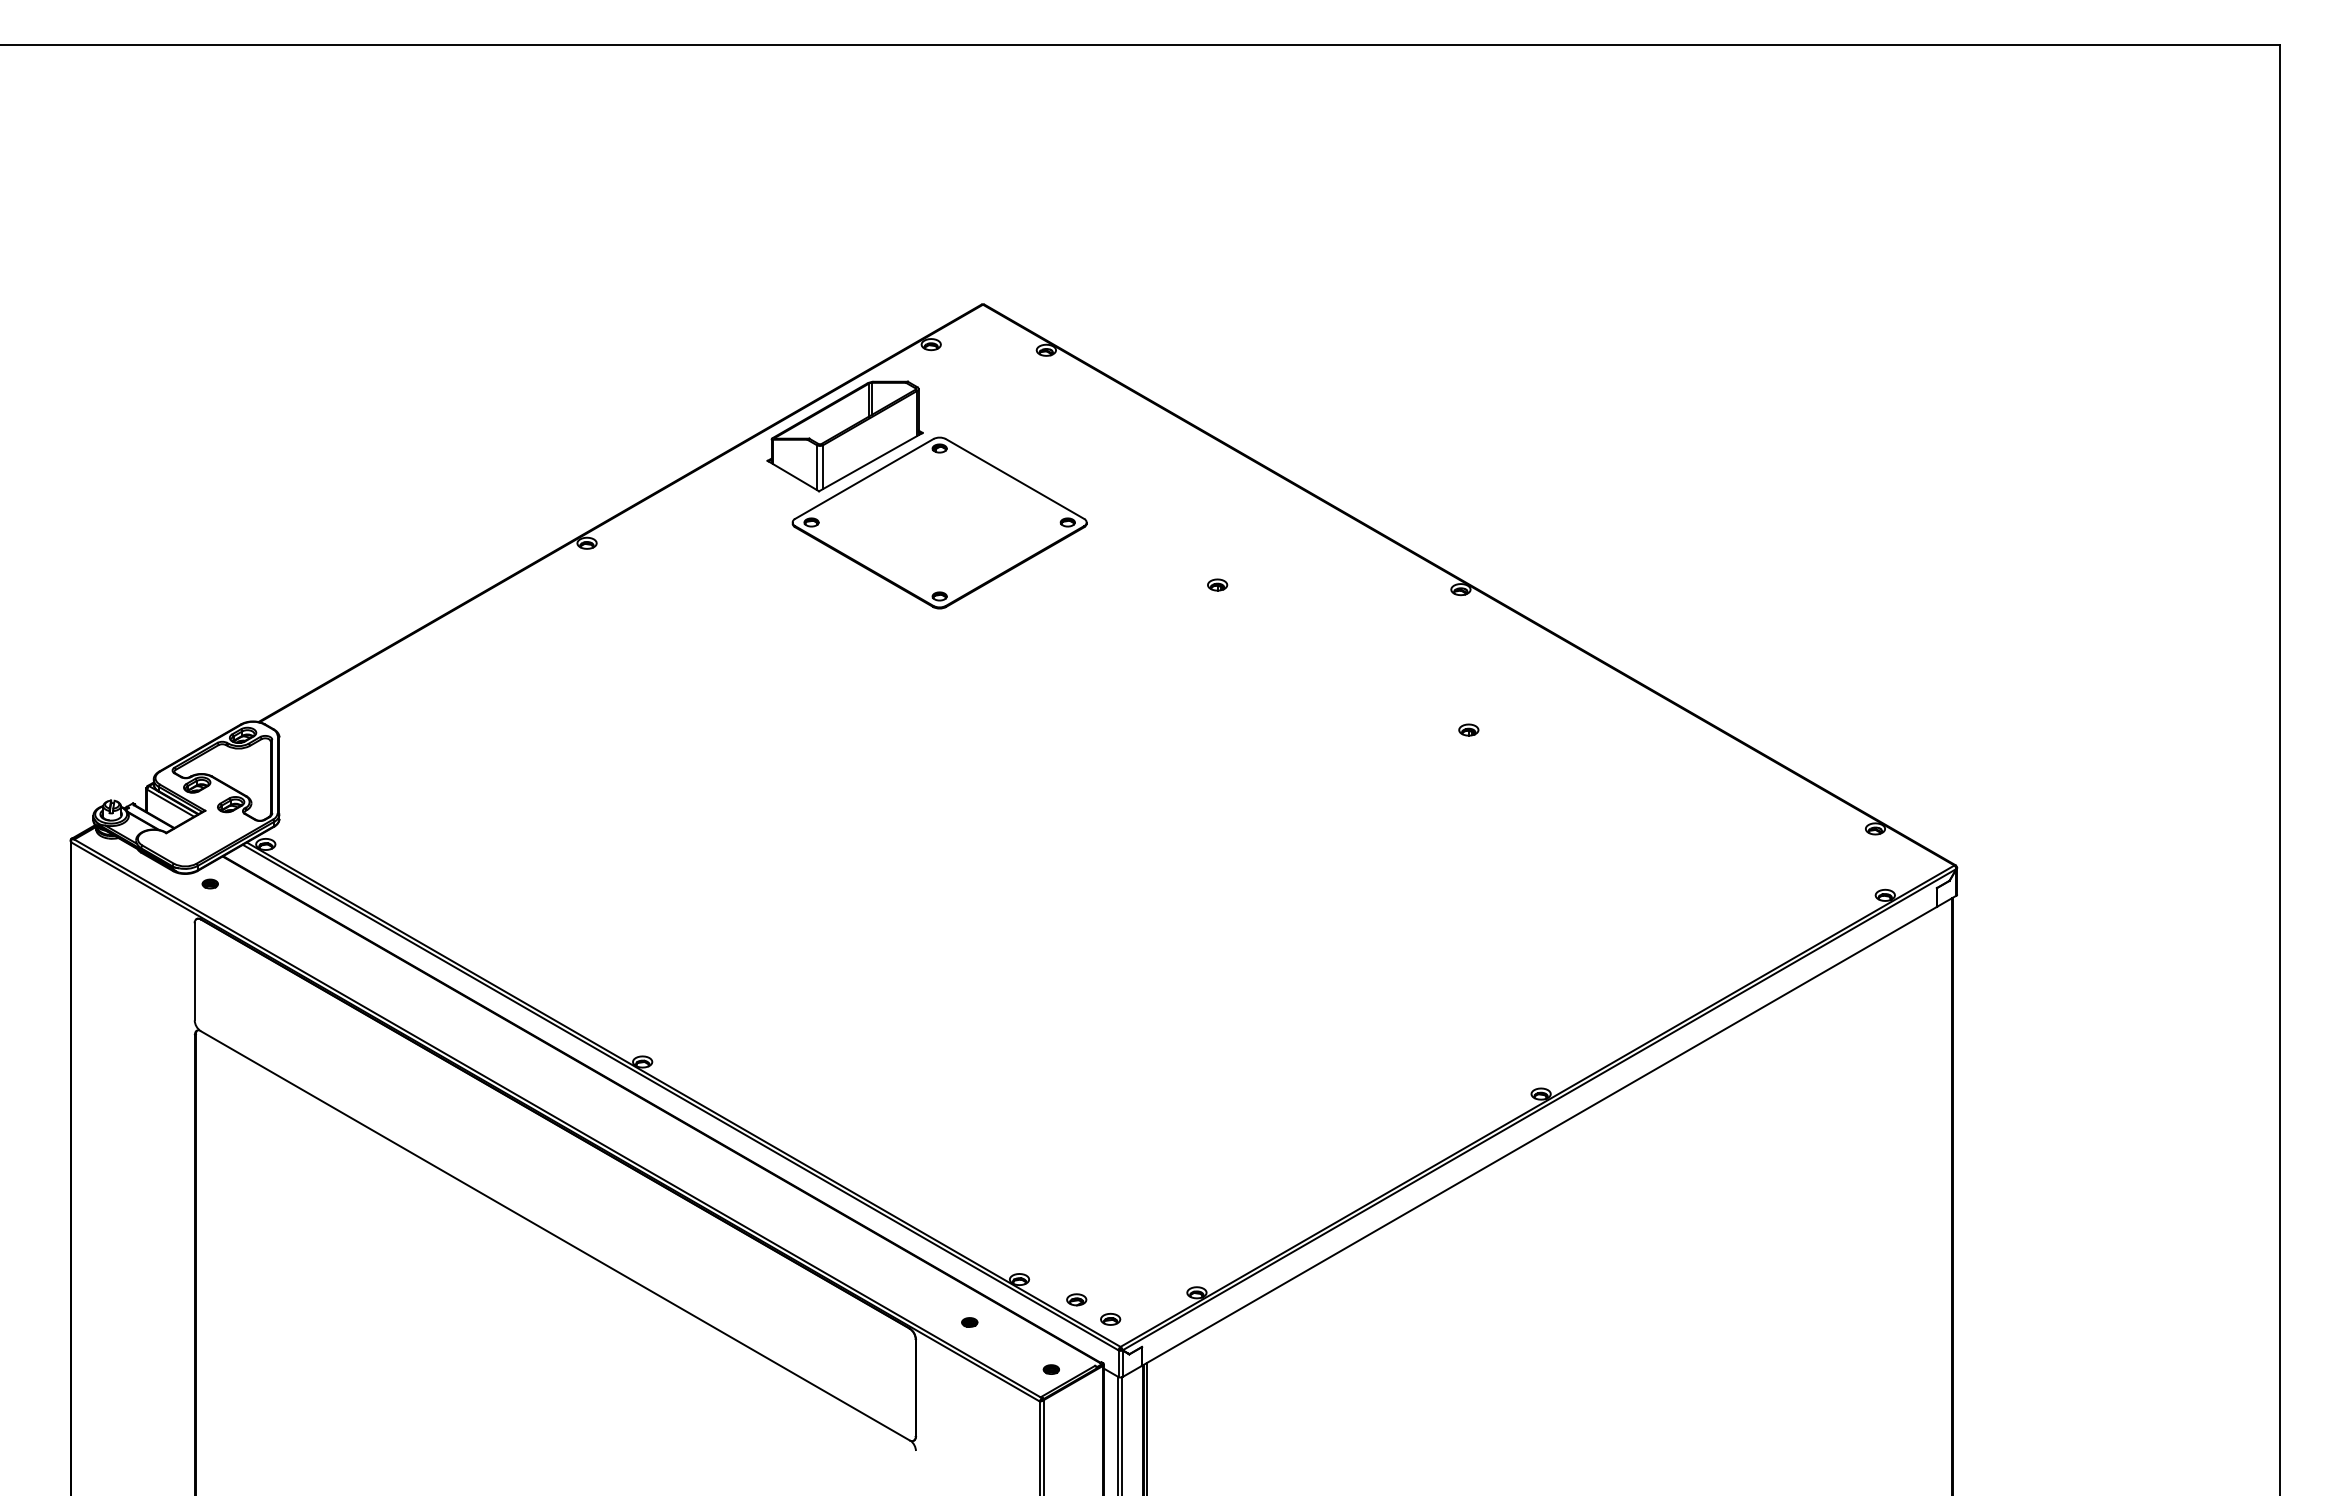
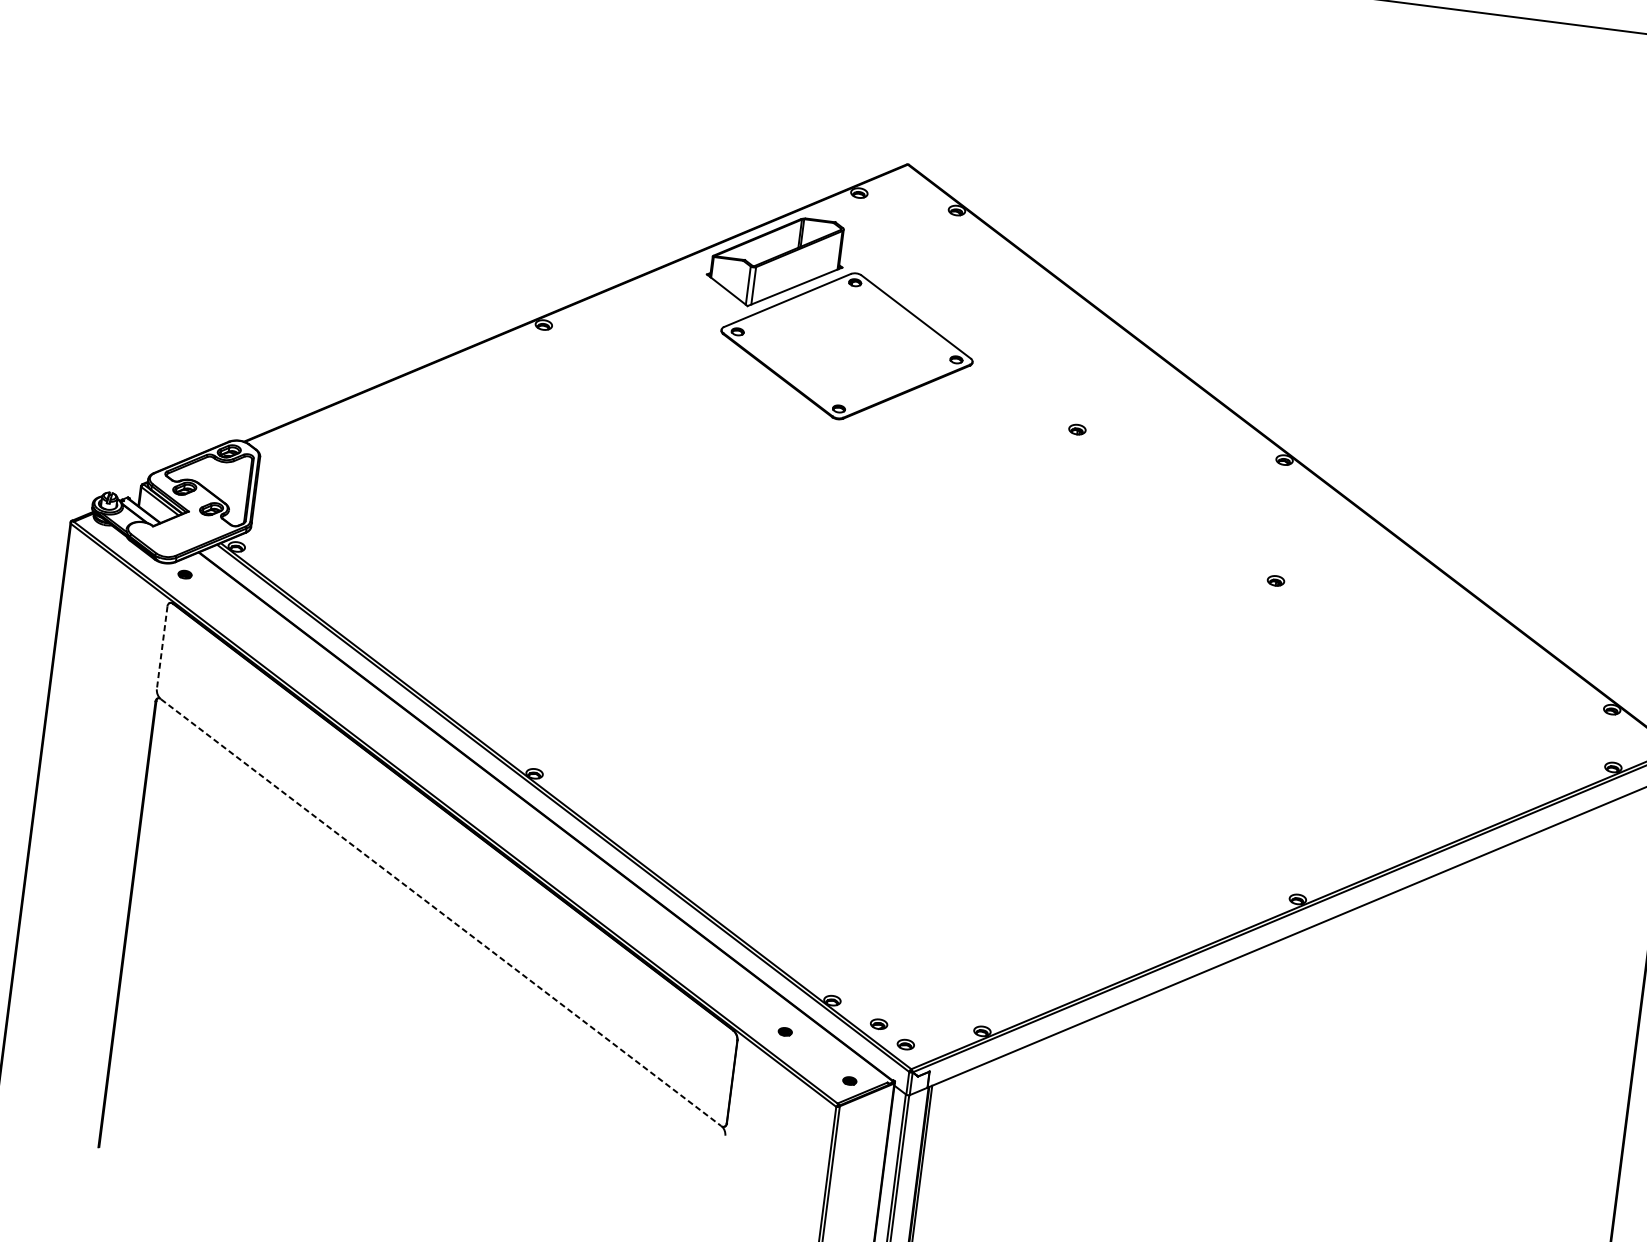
line: (194, 971) -> (162, 647), solid -> dashed
line: (555, 1236) -> (441, 913), solid -> dashed

